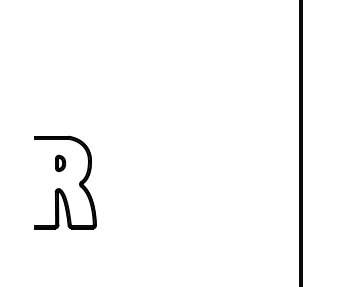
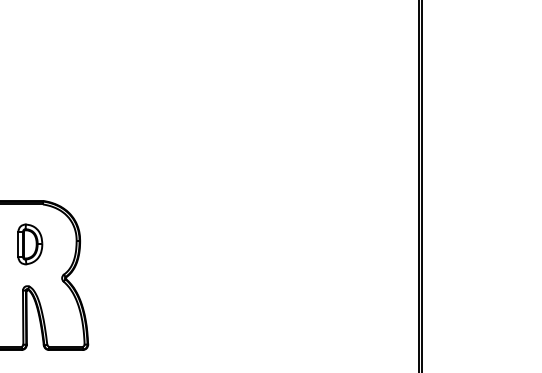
part: (60, 163) -> (30, 244), size x1.6

